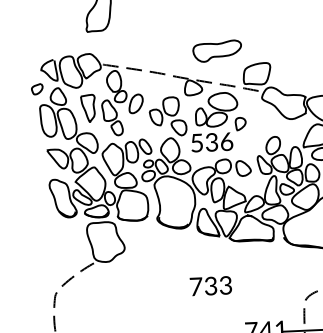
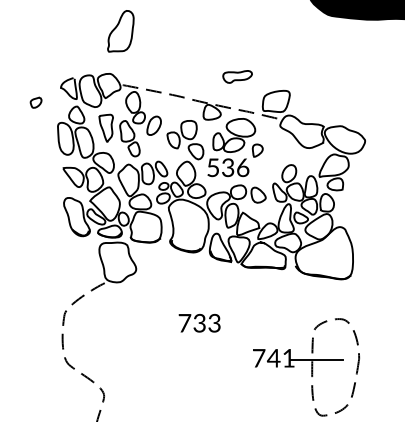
part: (217, 50) -> (237, 76), size x0.6
curve: (34, 87) -> (33, 100), moved
text: (210, 286) -> (199, 323), moved

